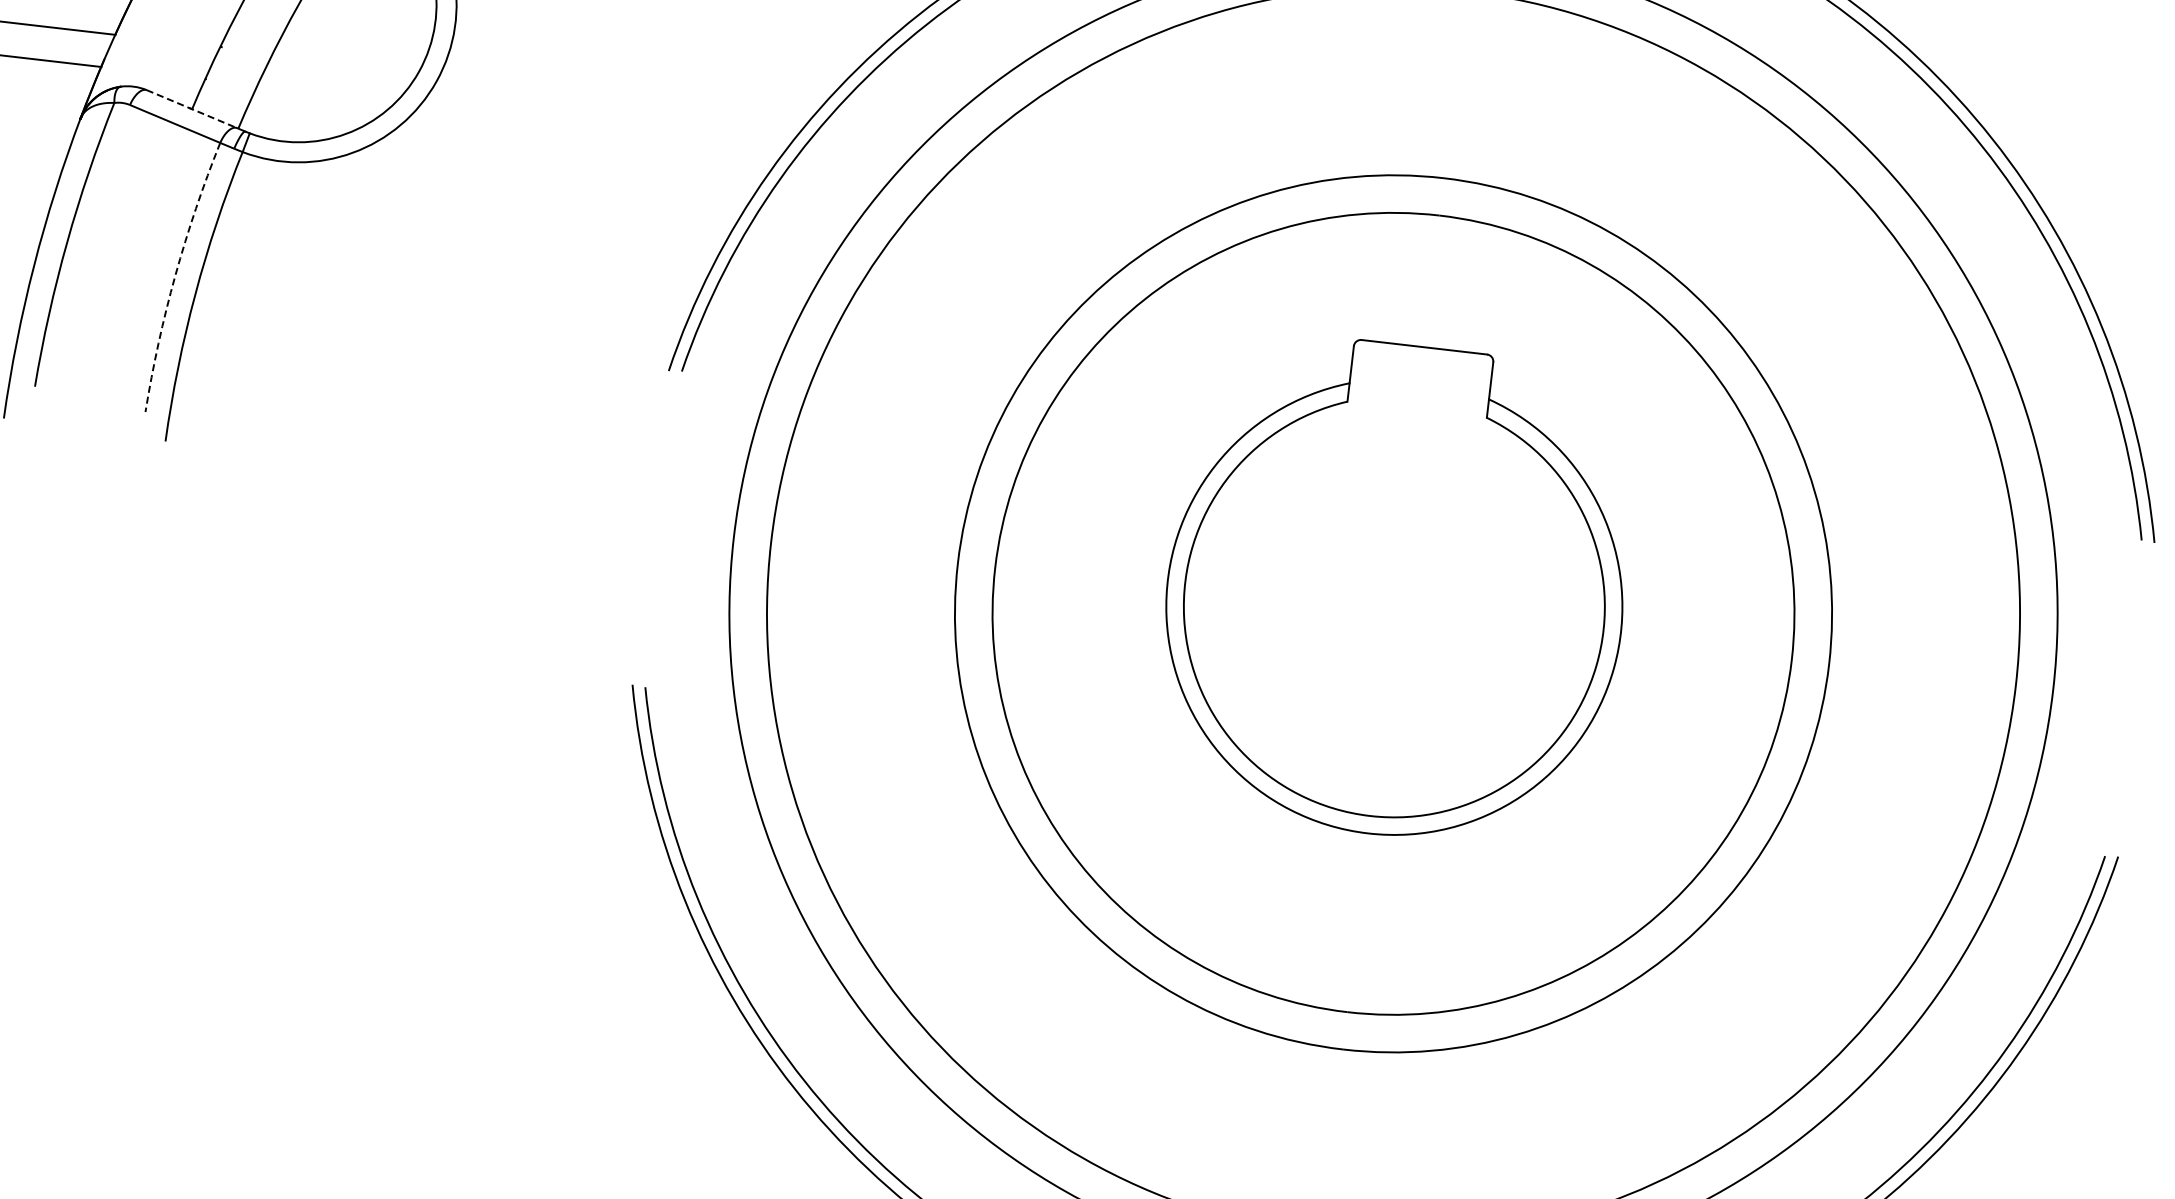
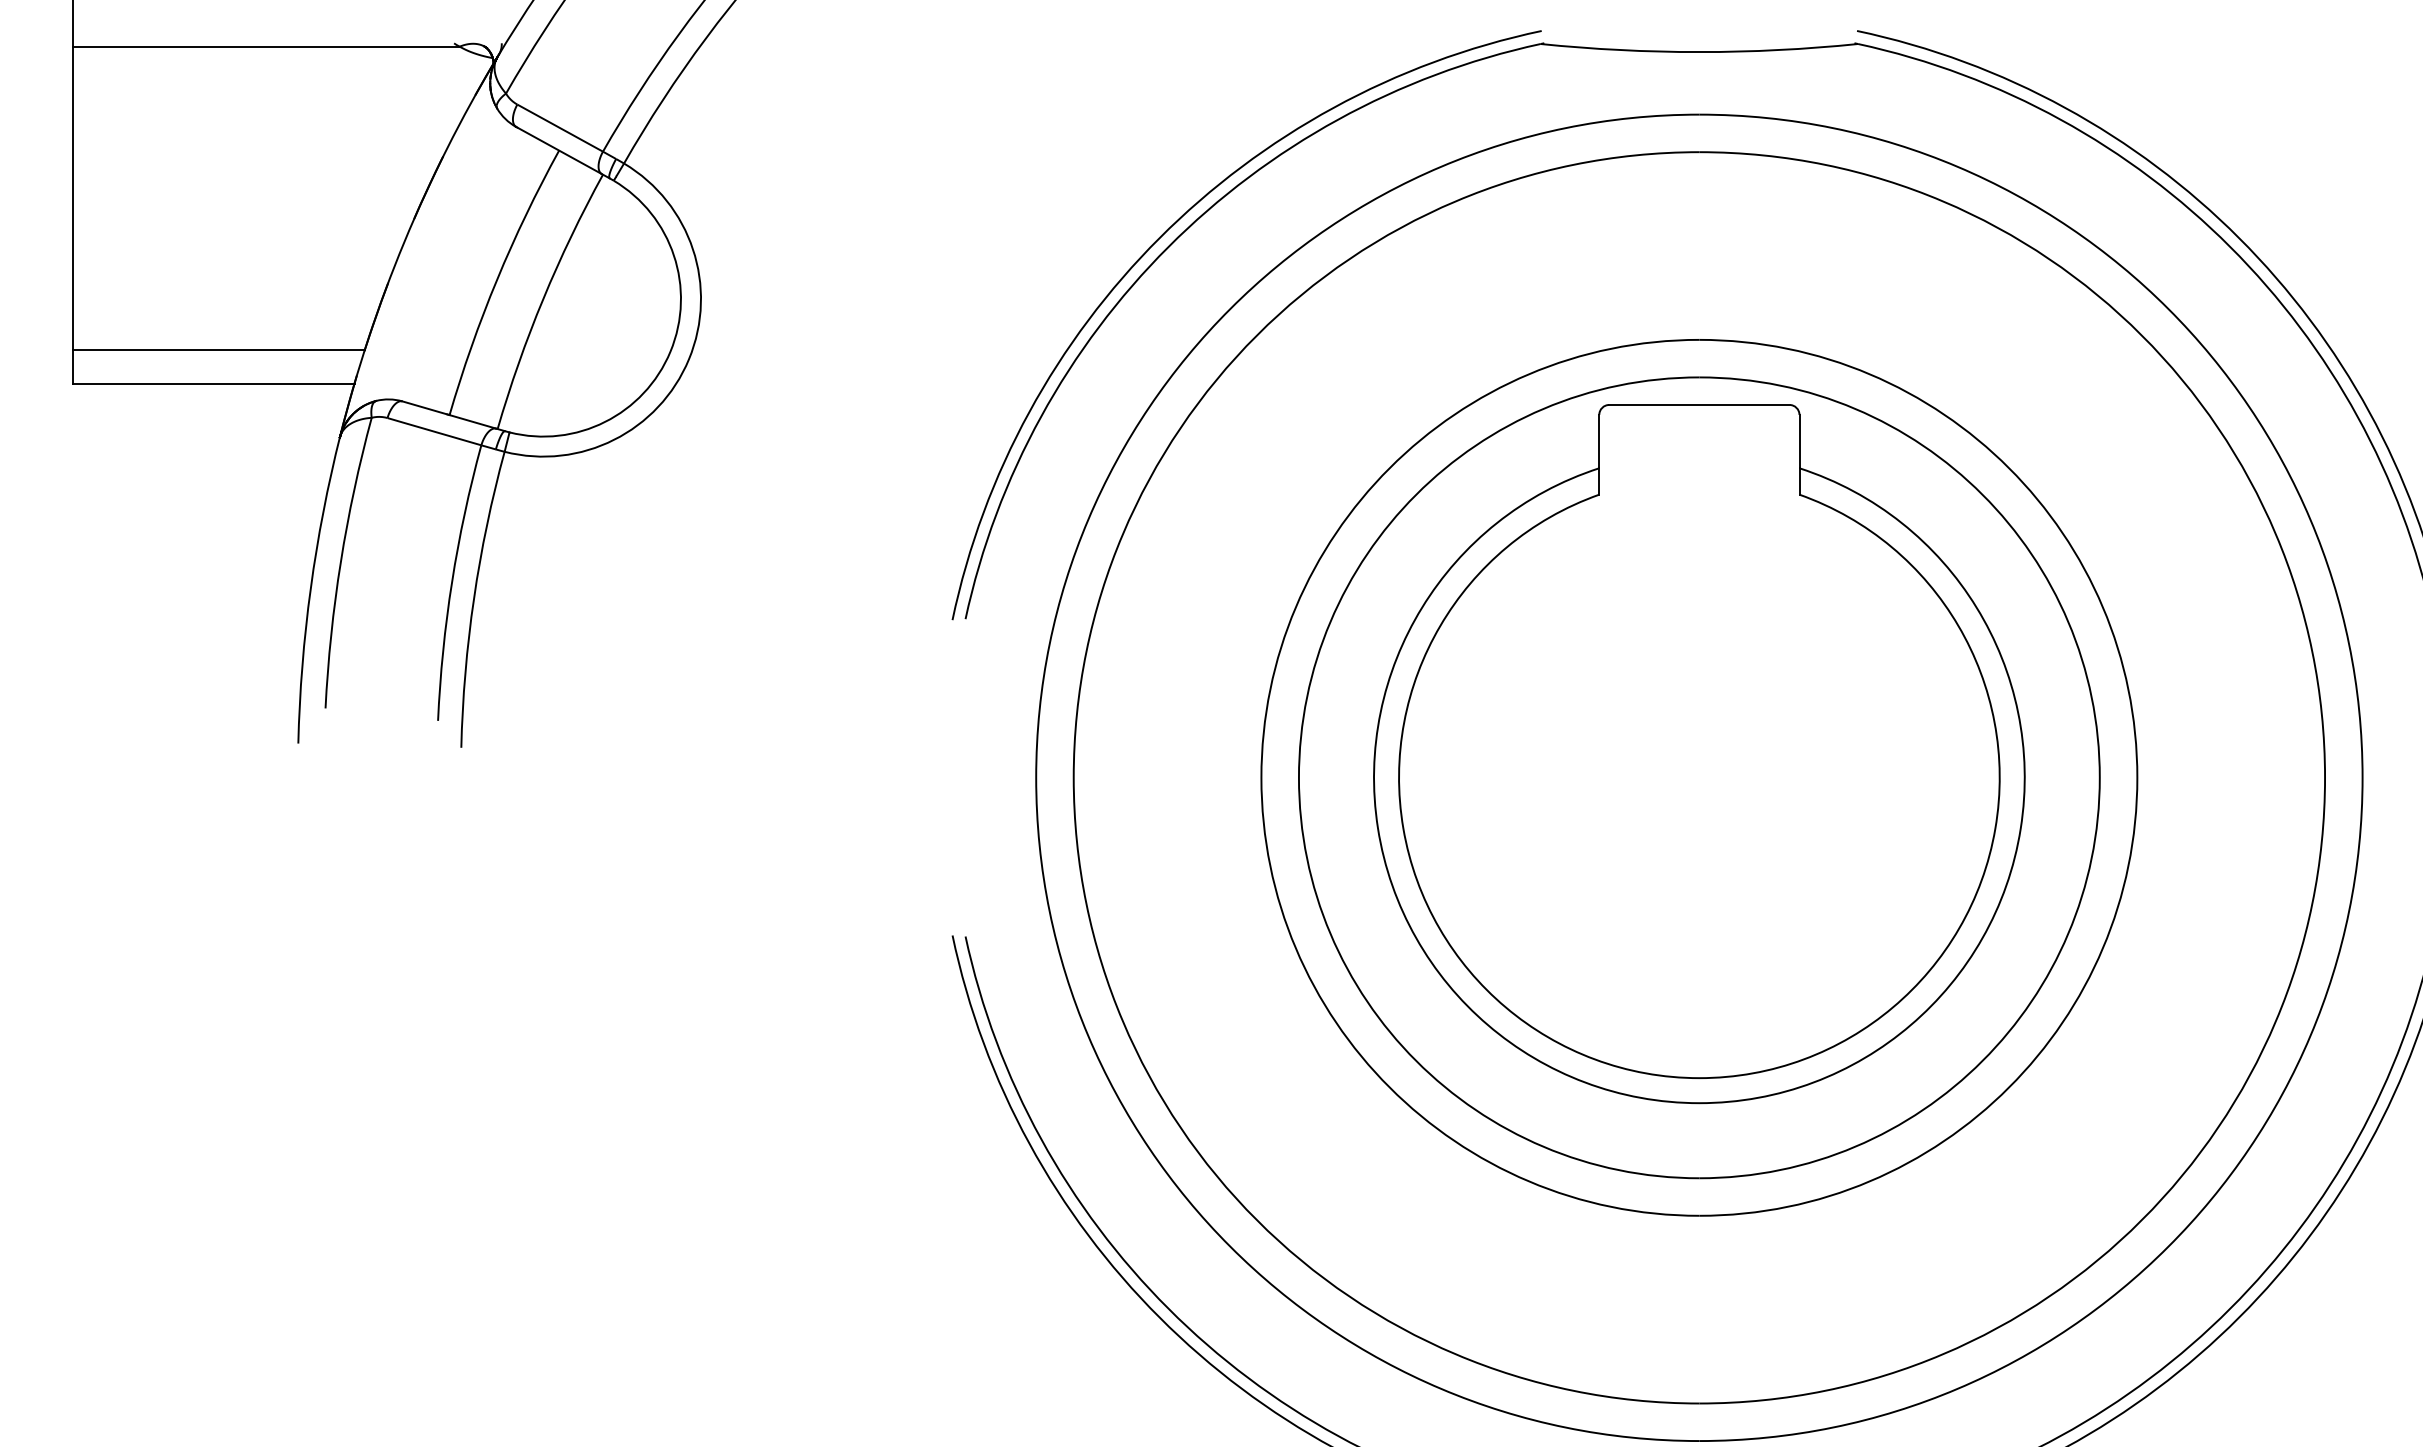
line: (192, 109) -> (449, 415), dashed -> solid
arc: (175, 275) -> (452, 581), dashed -> solid
part: (1396, 590) -> (1699, 754), size x1.43

